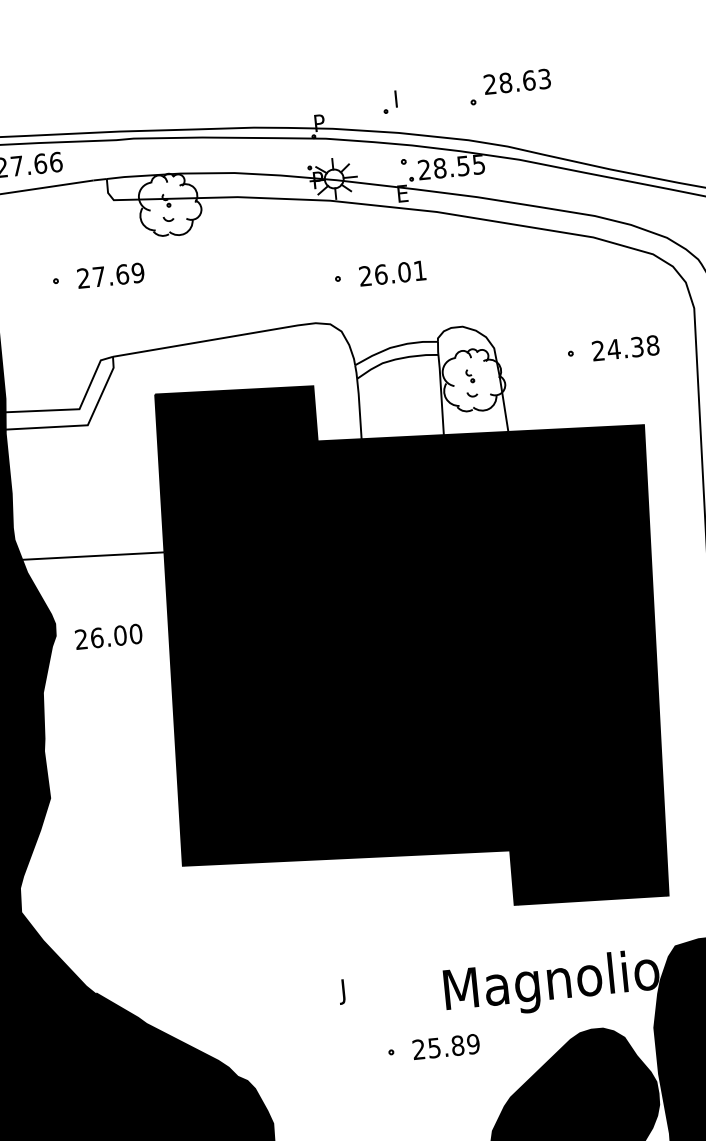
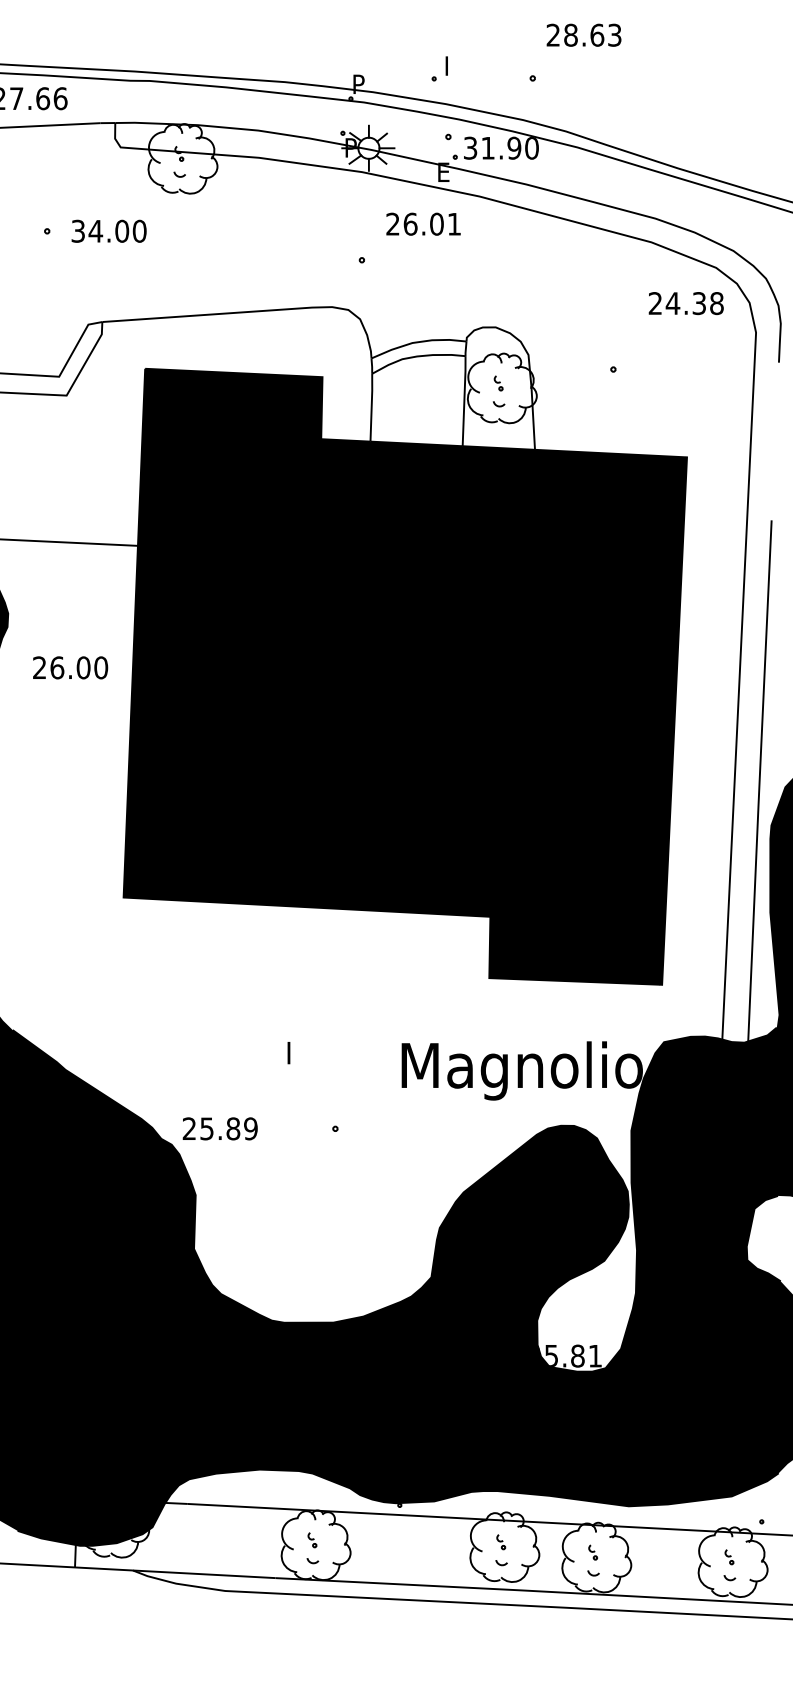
text: (516, 81) -> (583, 34), moved
text: (451, 166) -> (501, 147), 28.55 -> 31.90
text: (392, 272) -> (423, 223), moved
text: (110, 275) -> (108, 230), 27.69 -> 34.00
text: (625, 348) -> (685, 303), moved
text: (108, 636) -> (70, 667), moved
text: (342, 1002) -> (286, 1067), J -> I
text: (445, 1046) -> (219, 1128), moved

